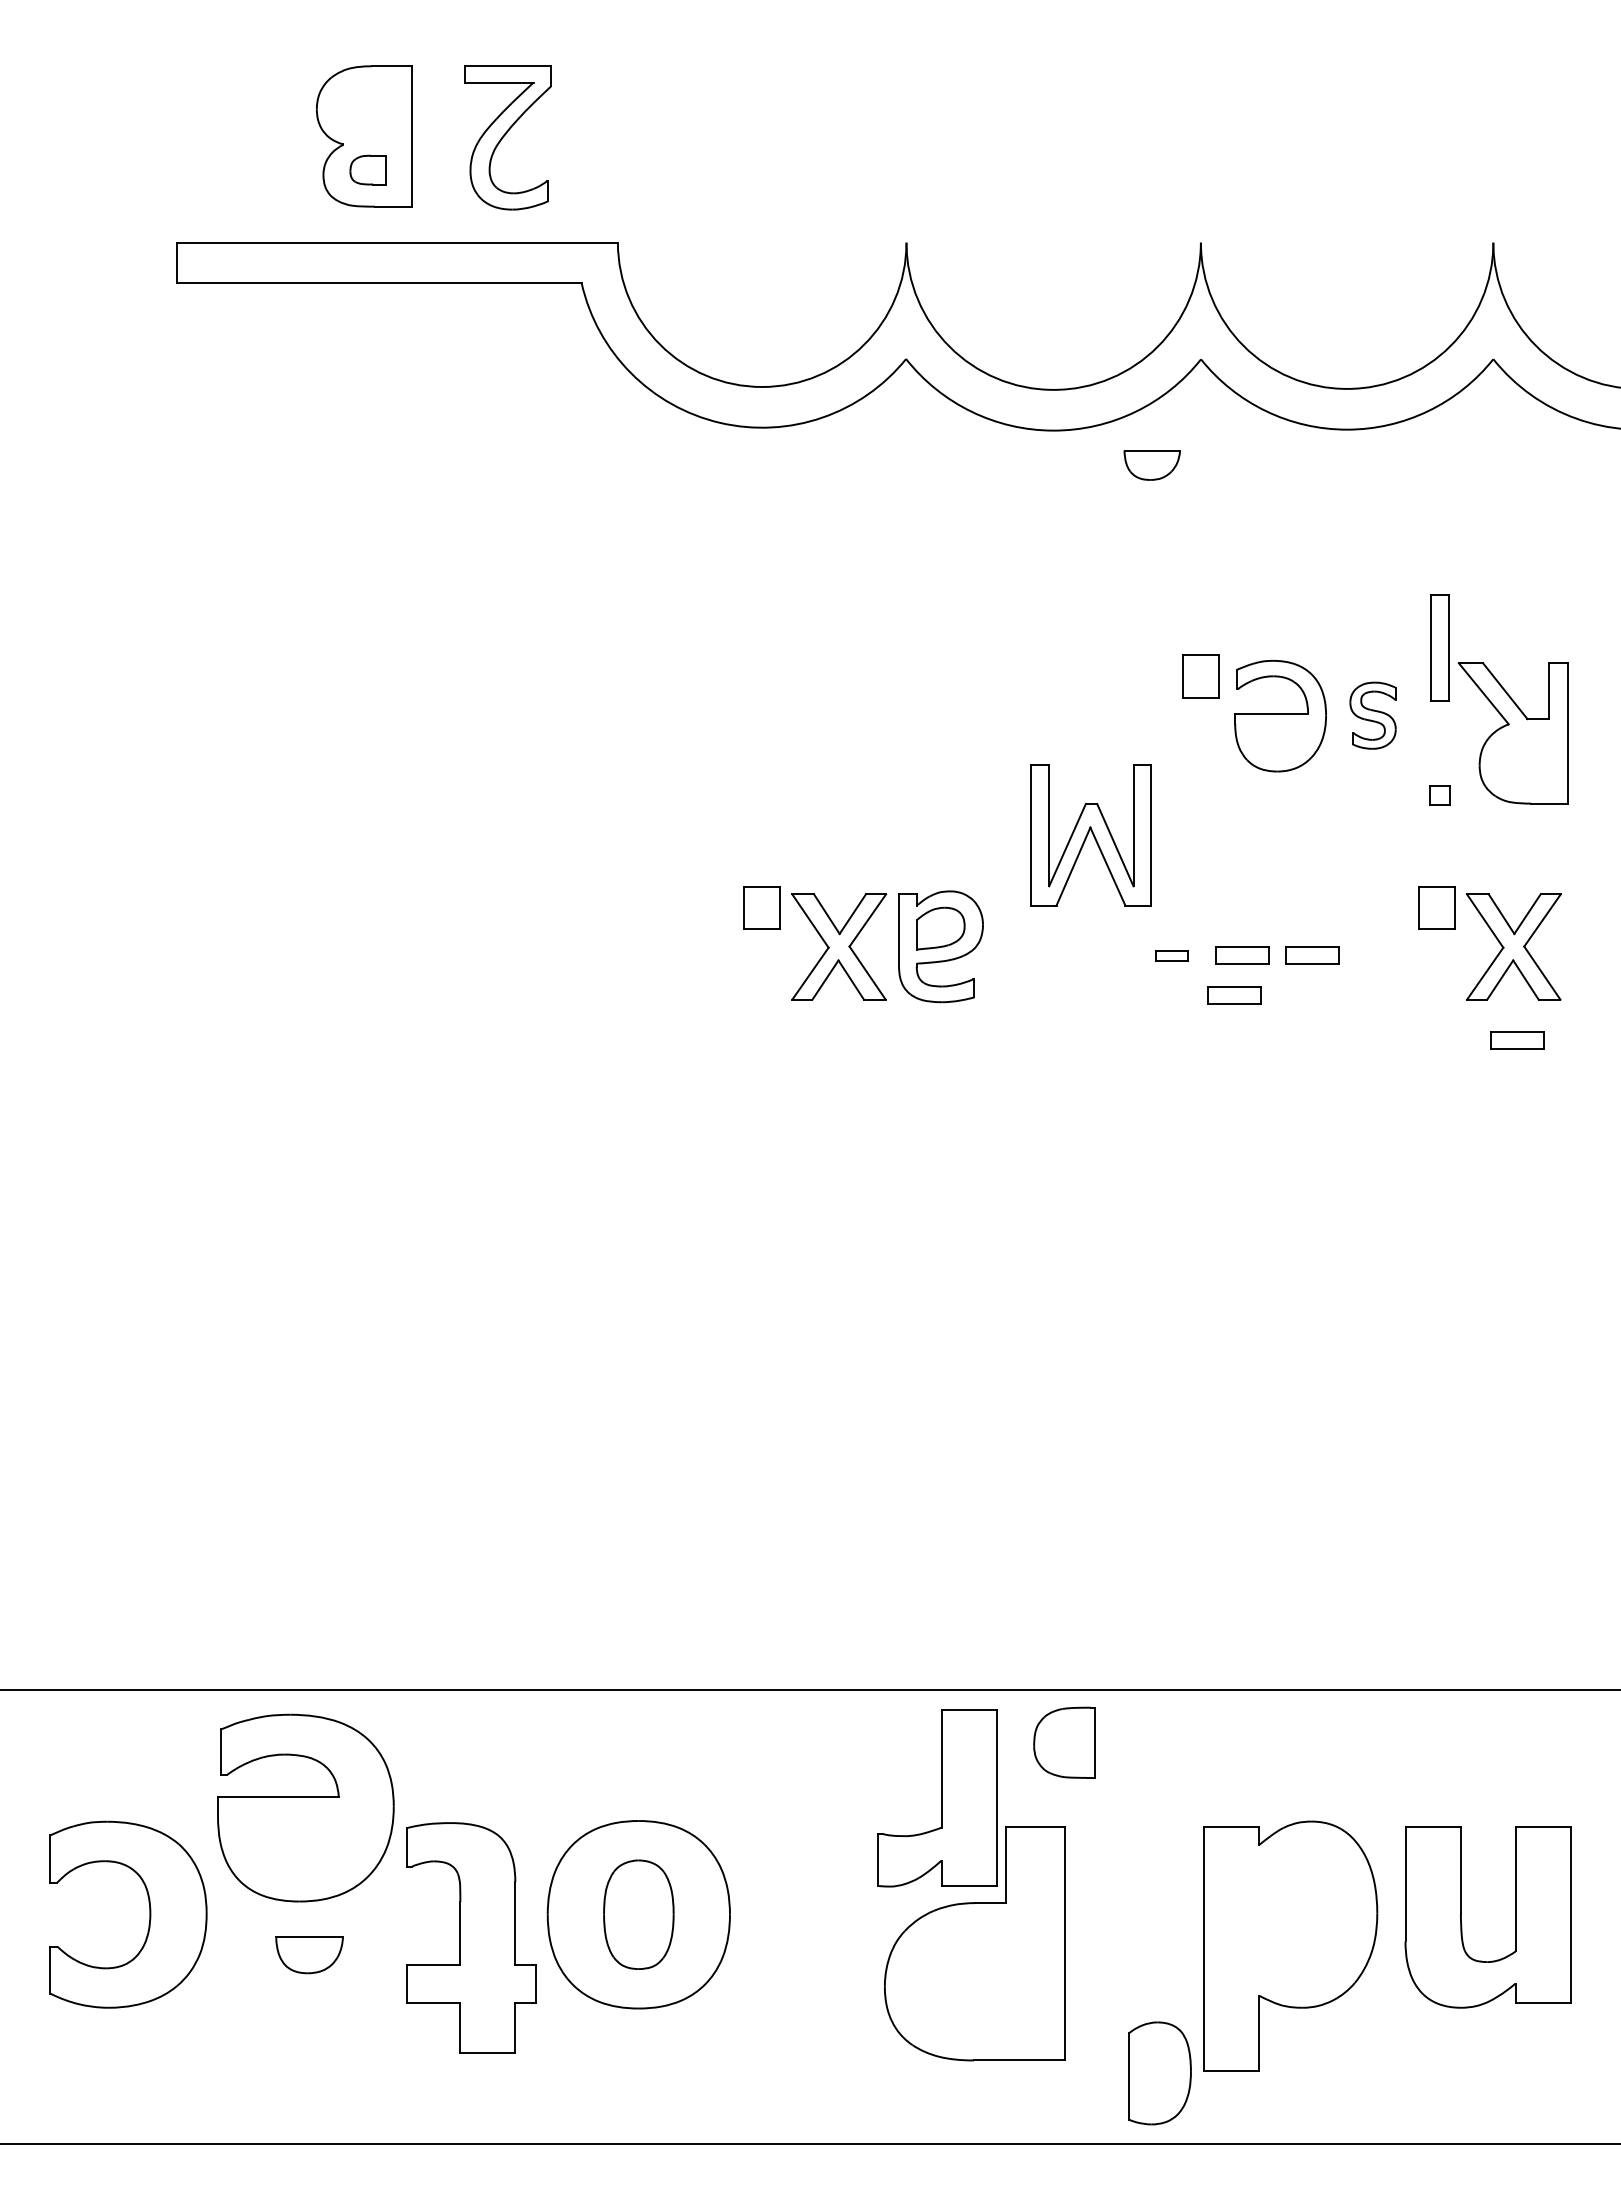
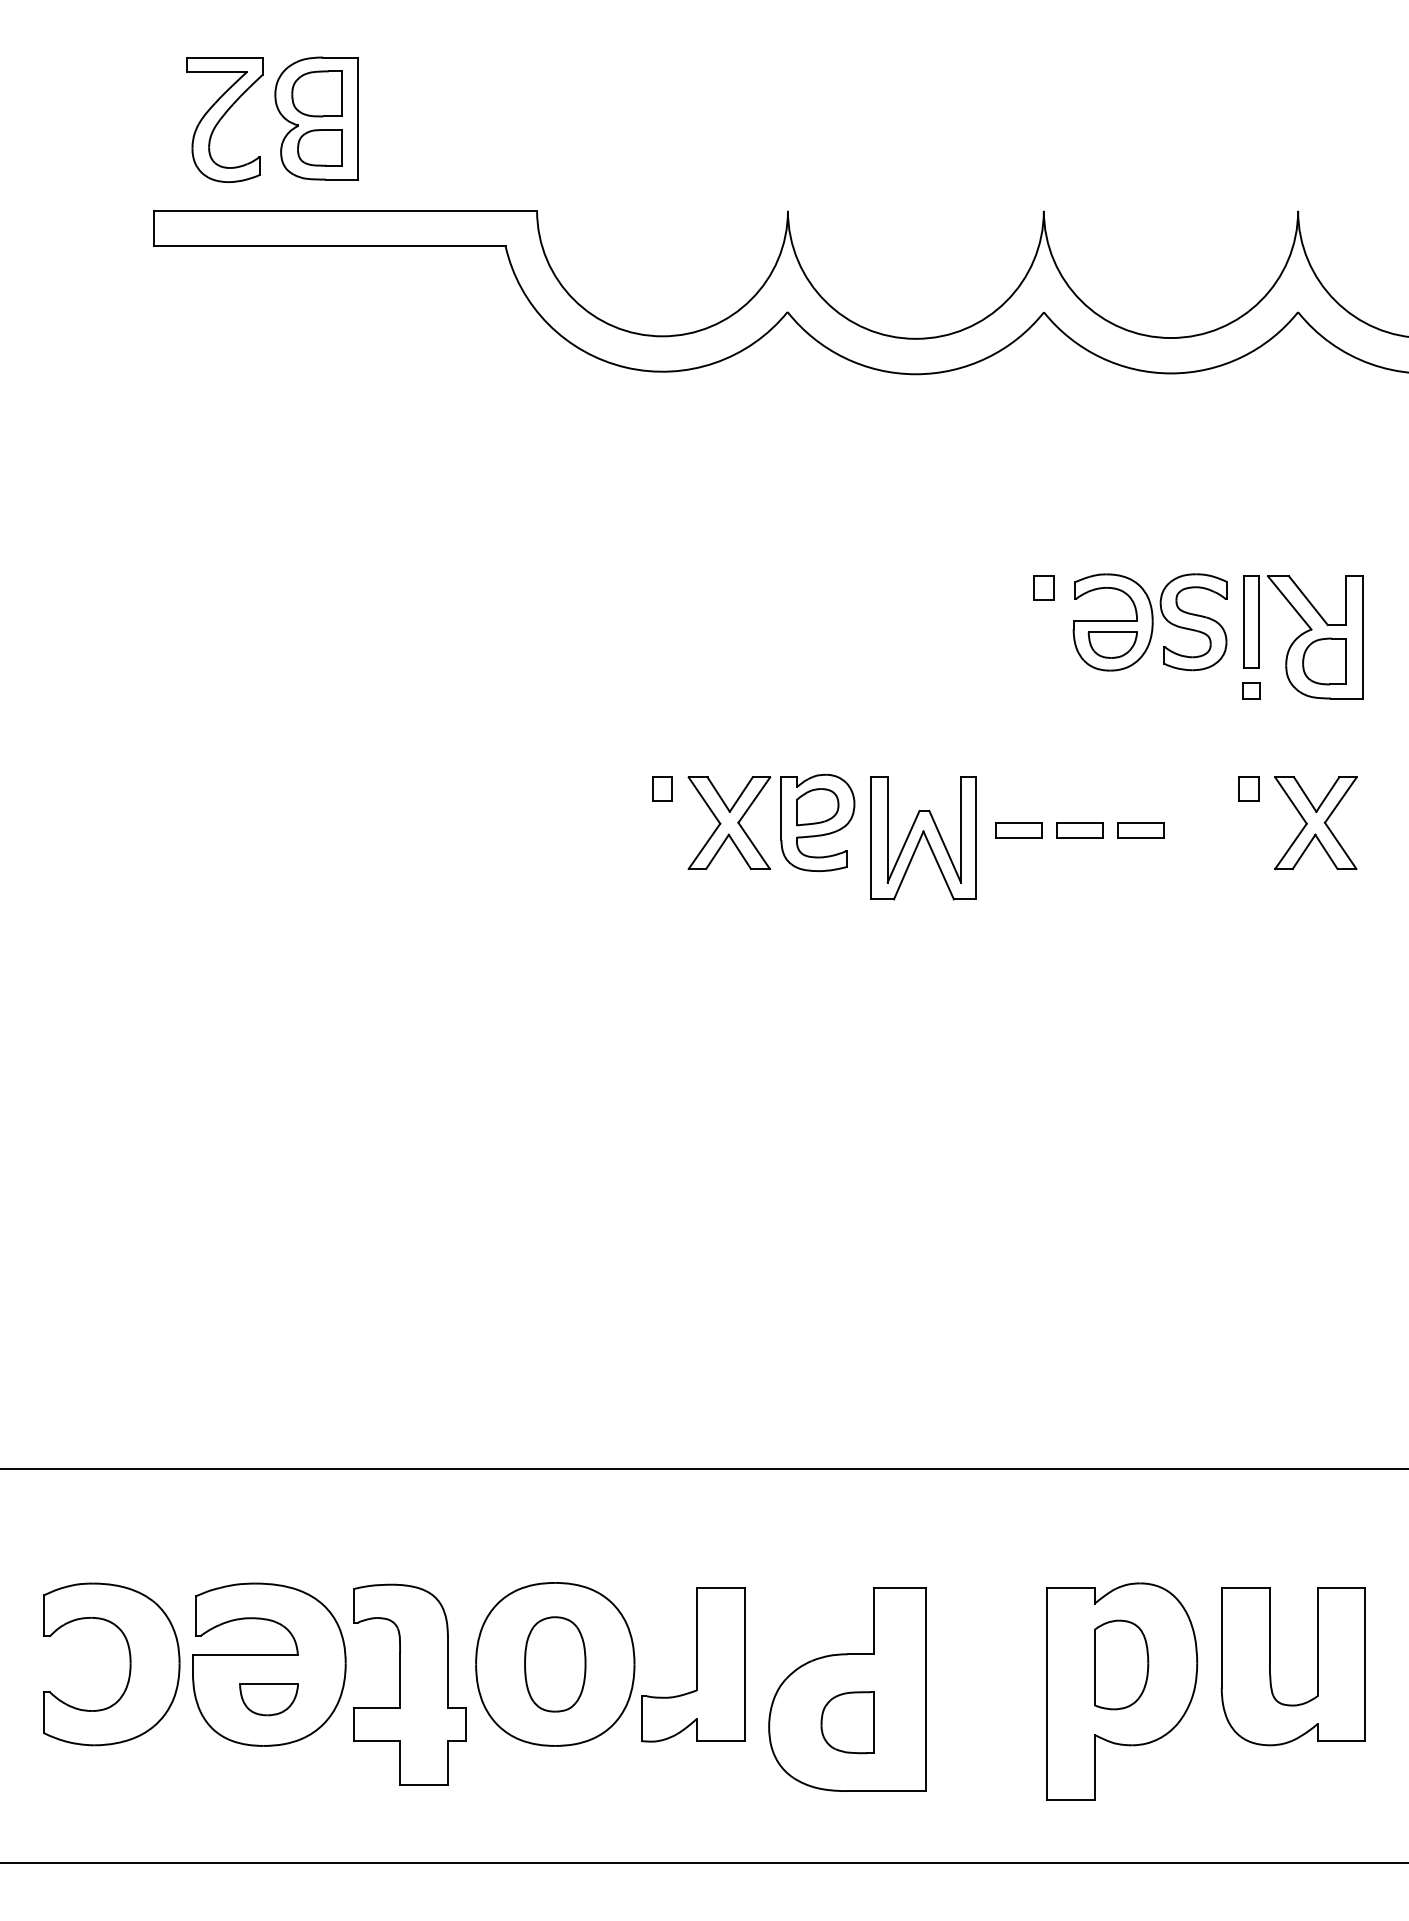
part: (364, 107) -> (316, 93), added
part: (507, 137) -> (224, 119), moved
part: (367, 169) -> (319, 147), size x1.43
part: (1151, 465) -> (1112, 645), moved
part: (1439, 647) -> (1251, 621), moved
part: (1200, 676) -> (1043, 588), size x0.62
part: (1372, 715) -> (1193, 621), size x1.67
part: (1523, 760) -> (1324, 661), added
part: (1090, 835) -> (923, 838), moved
part: (762, 907) -> (662, 788), size x0.62
part: (1436, 907) -> (1248, 788), size x0.62
part: (1172, 955) -> (1019, 830), size x1.67
part: (1234, 995) -> (1073, 865), removed
part: (1517, 1040) -> (1319, 904), removed
part: (1064, 1742) -> (847, 1722), moved
part: (937, 1798) -> (693, 1665), moved
part: (305, 1807) -> (268, 1664), moved
part: (1159, 2073) -> (1120, 1665), moved

